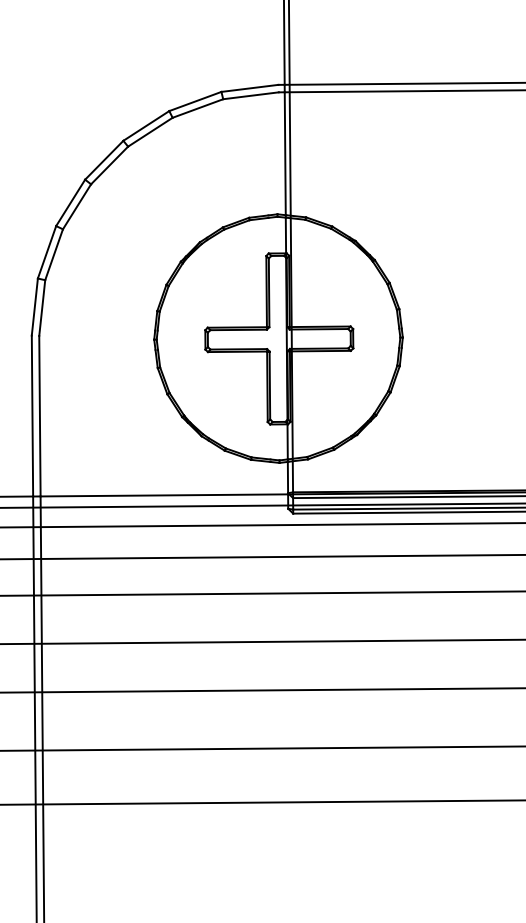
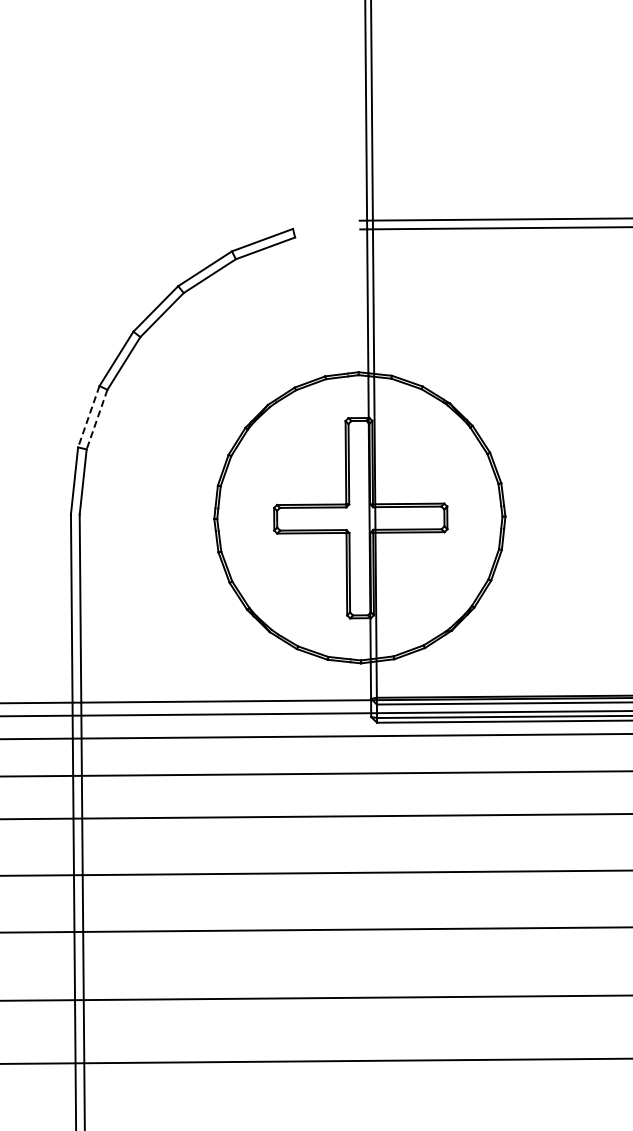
line: (250, 88) -> (326, 224), removed
line: (250, 95) -> (327, 233), removed
line: (46, 252) -> (88, 416), solid -> dashed
line: (54, 254) -> (97, 419), solid -> dashed

